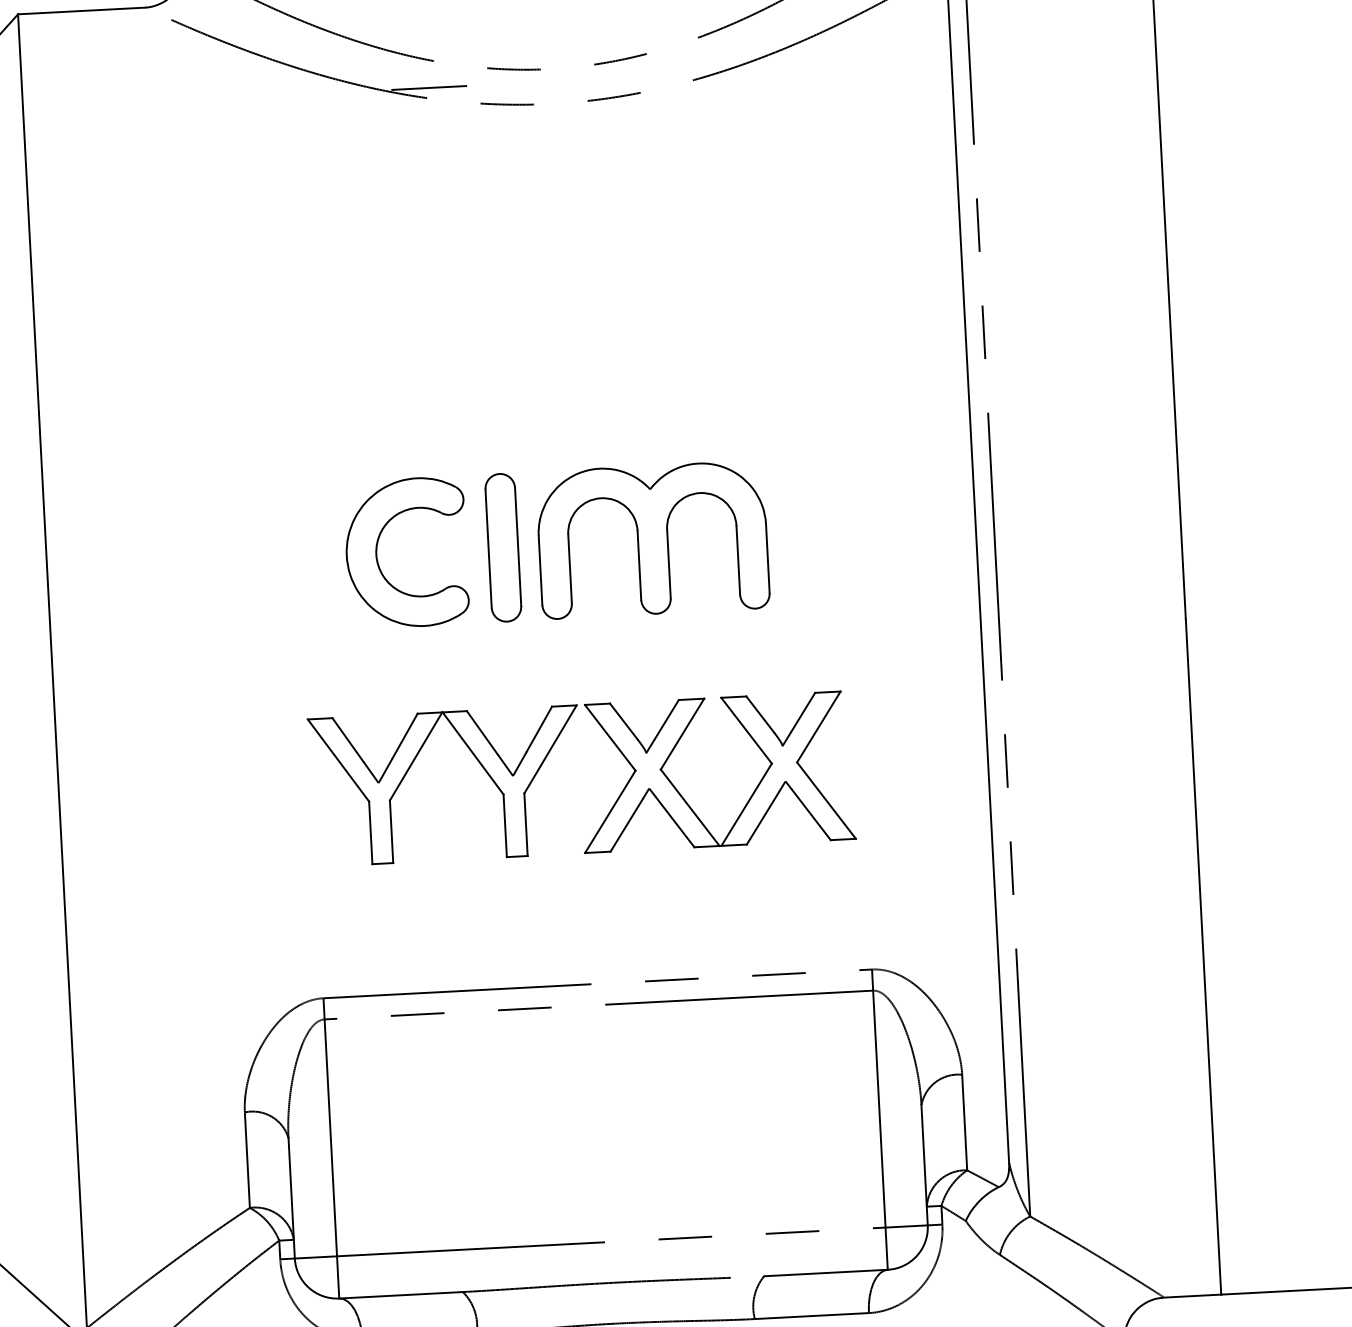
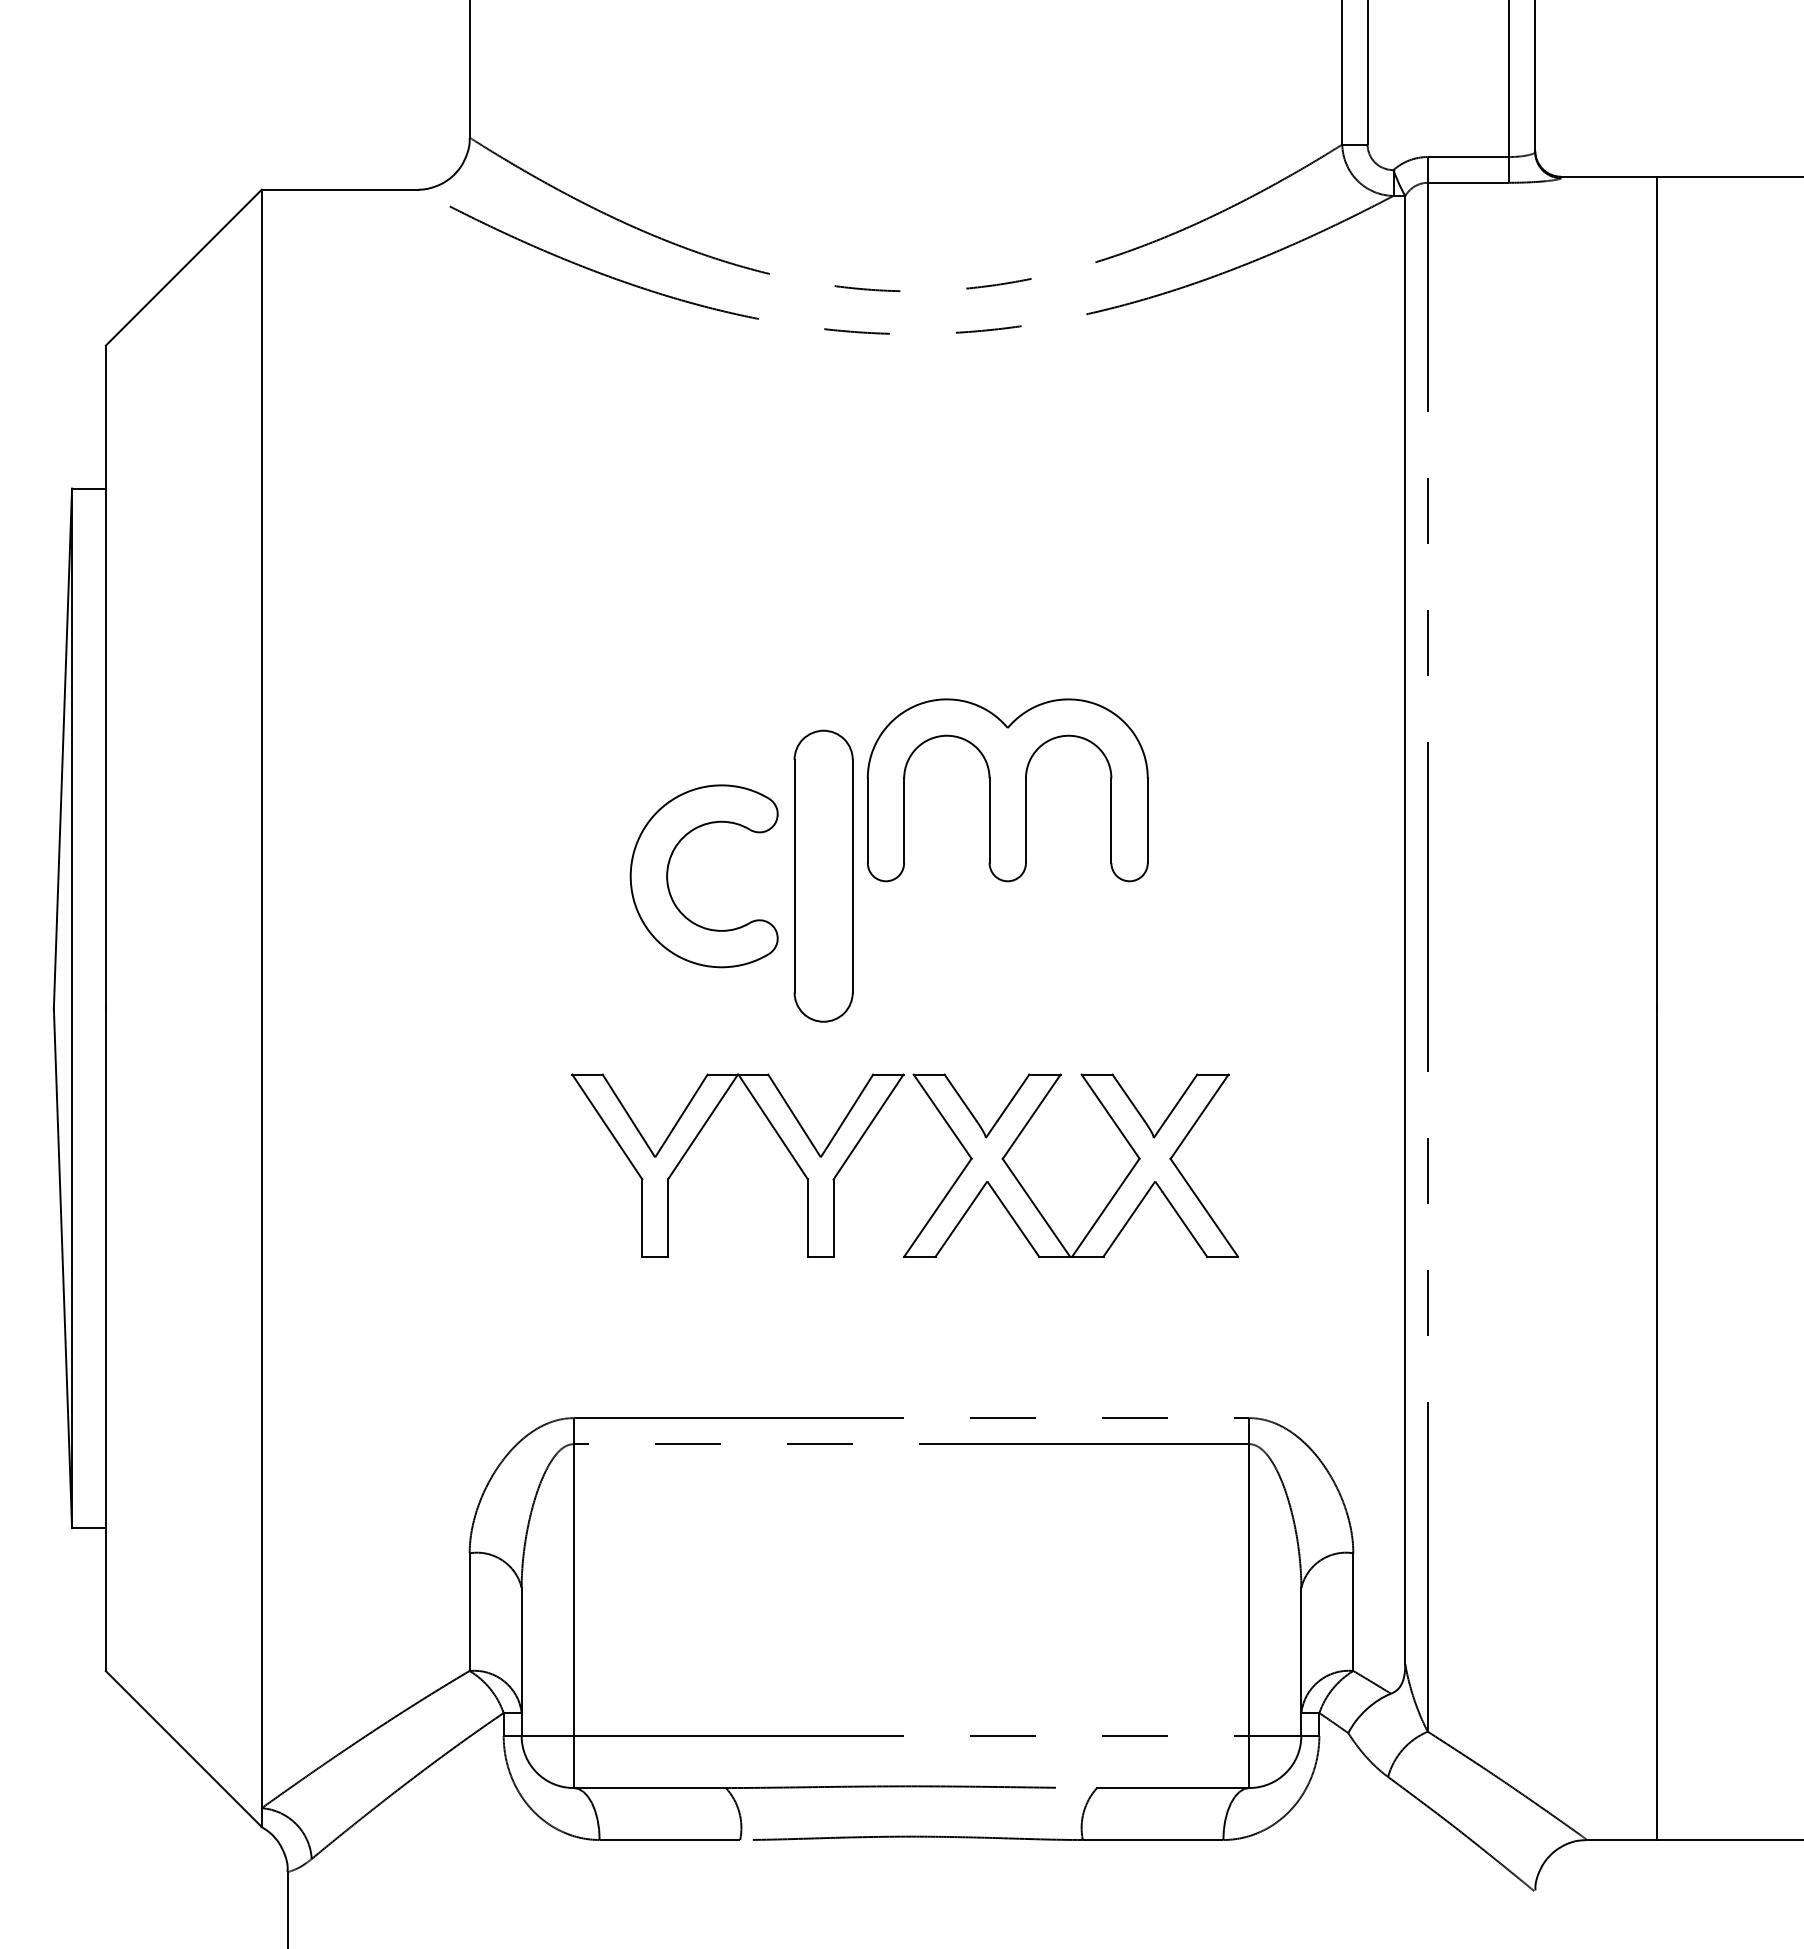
line: (428, 87) -> (761, 306), removed
part: (652, 540) -> (1007, 790), moved
part: (503, 547) -> (823, 876), size x1.6

